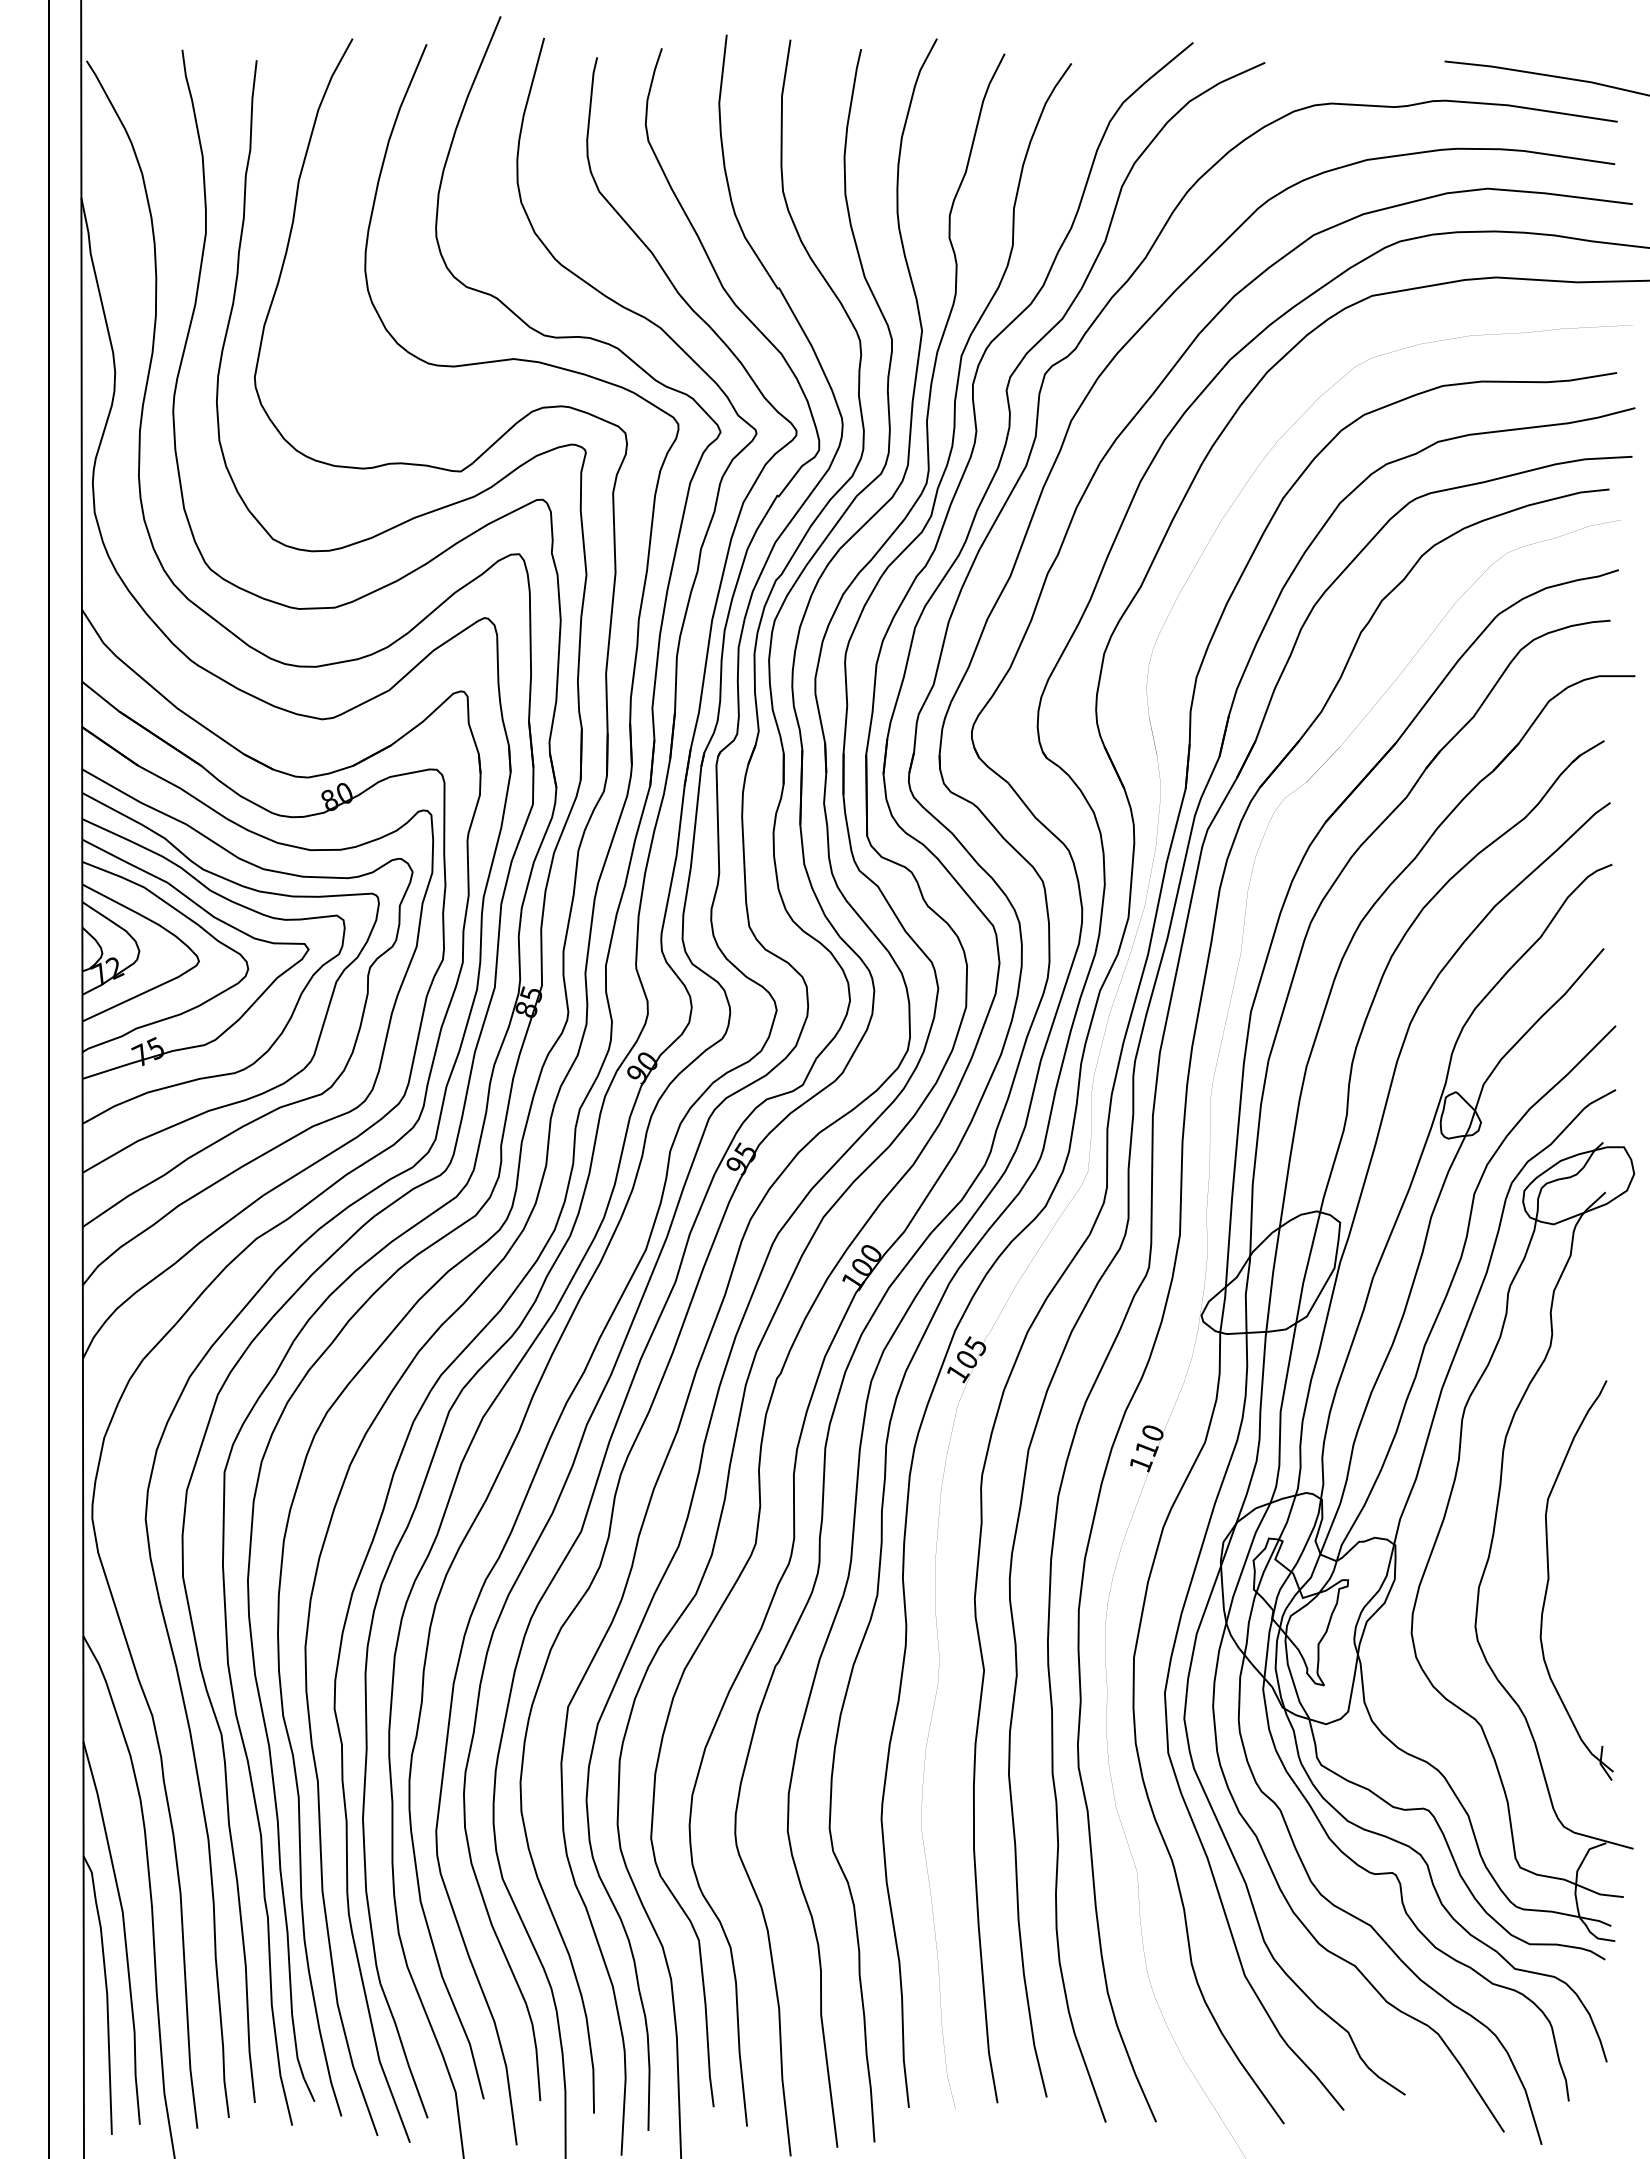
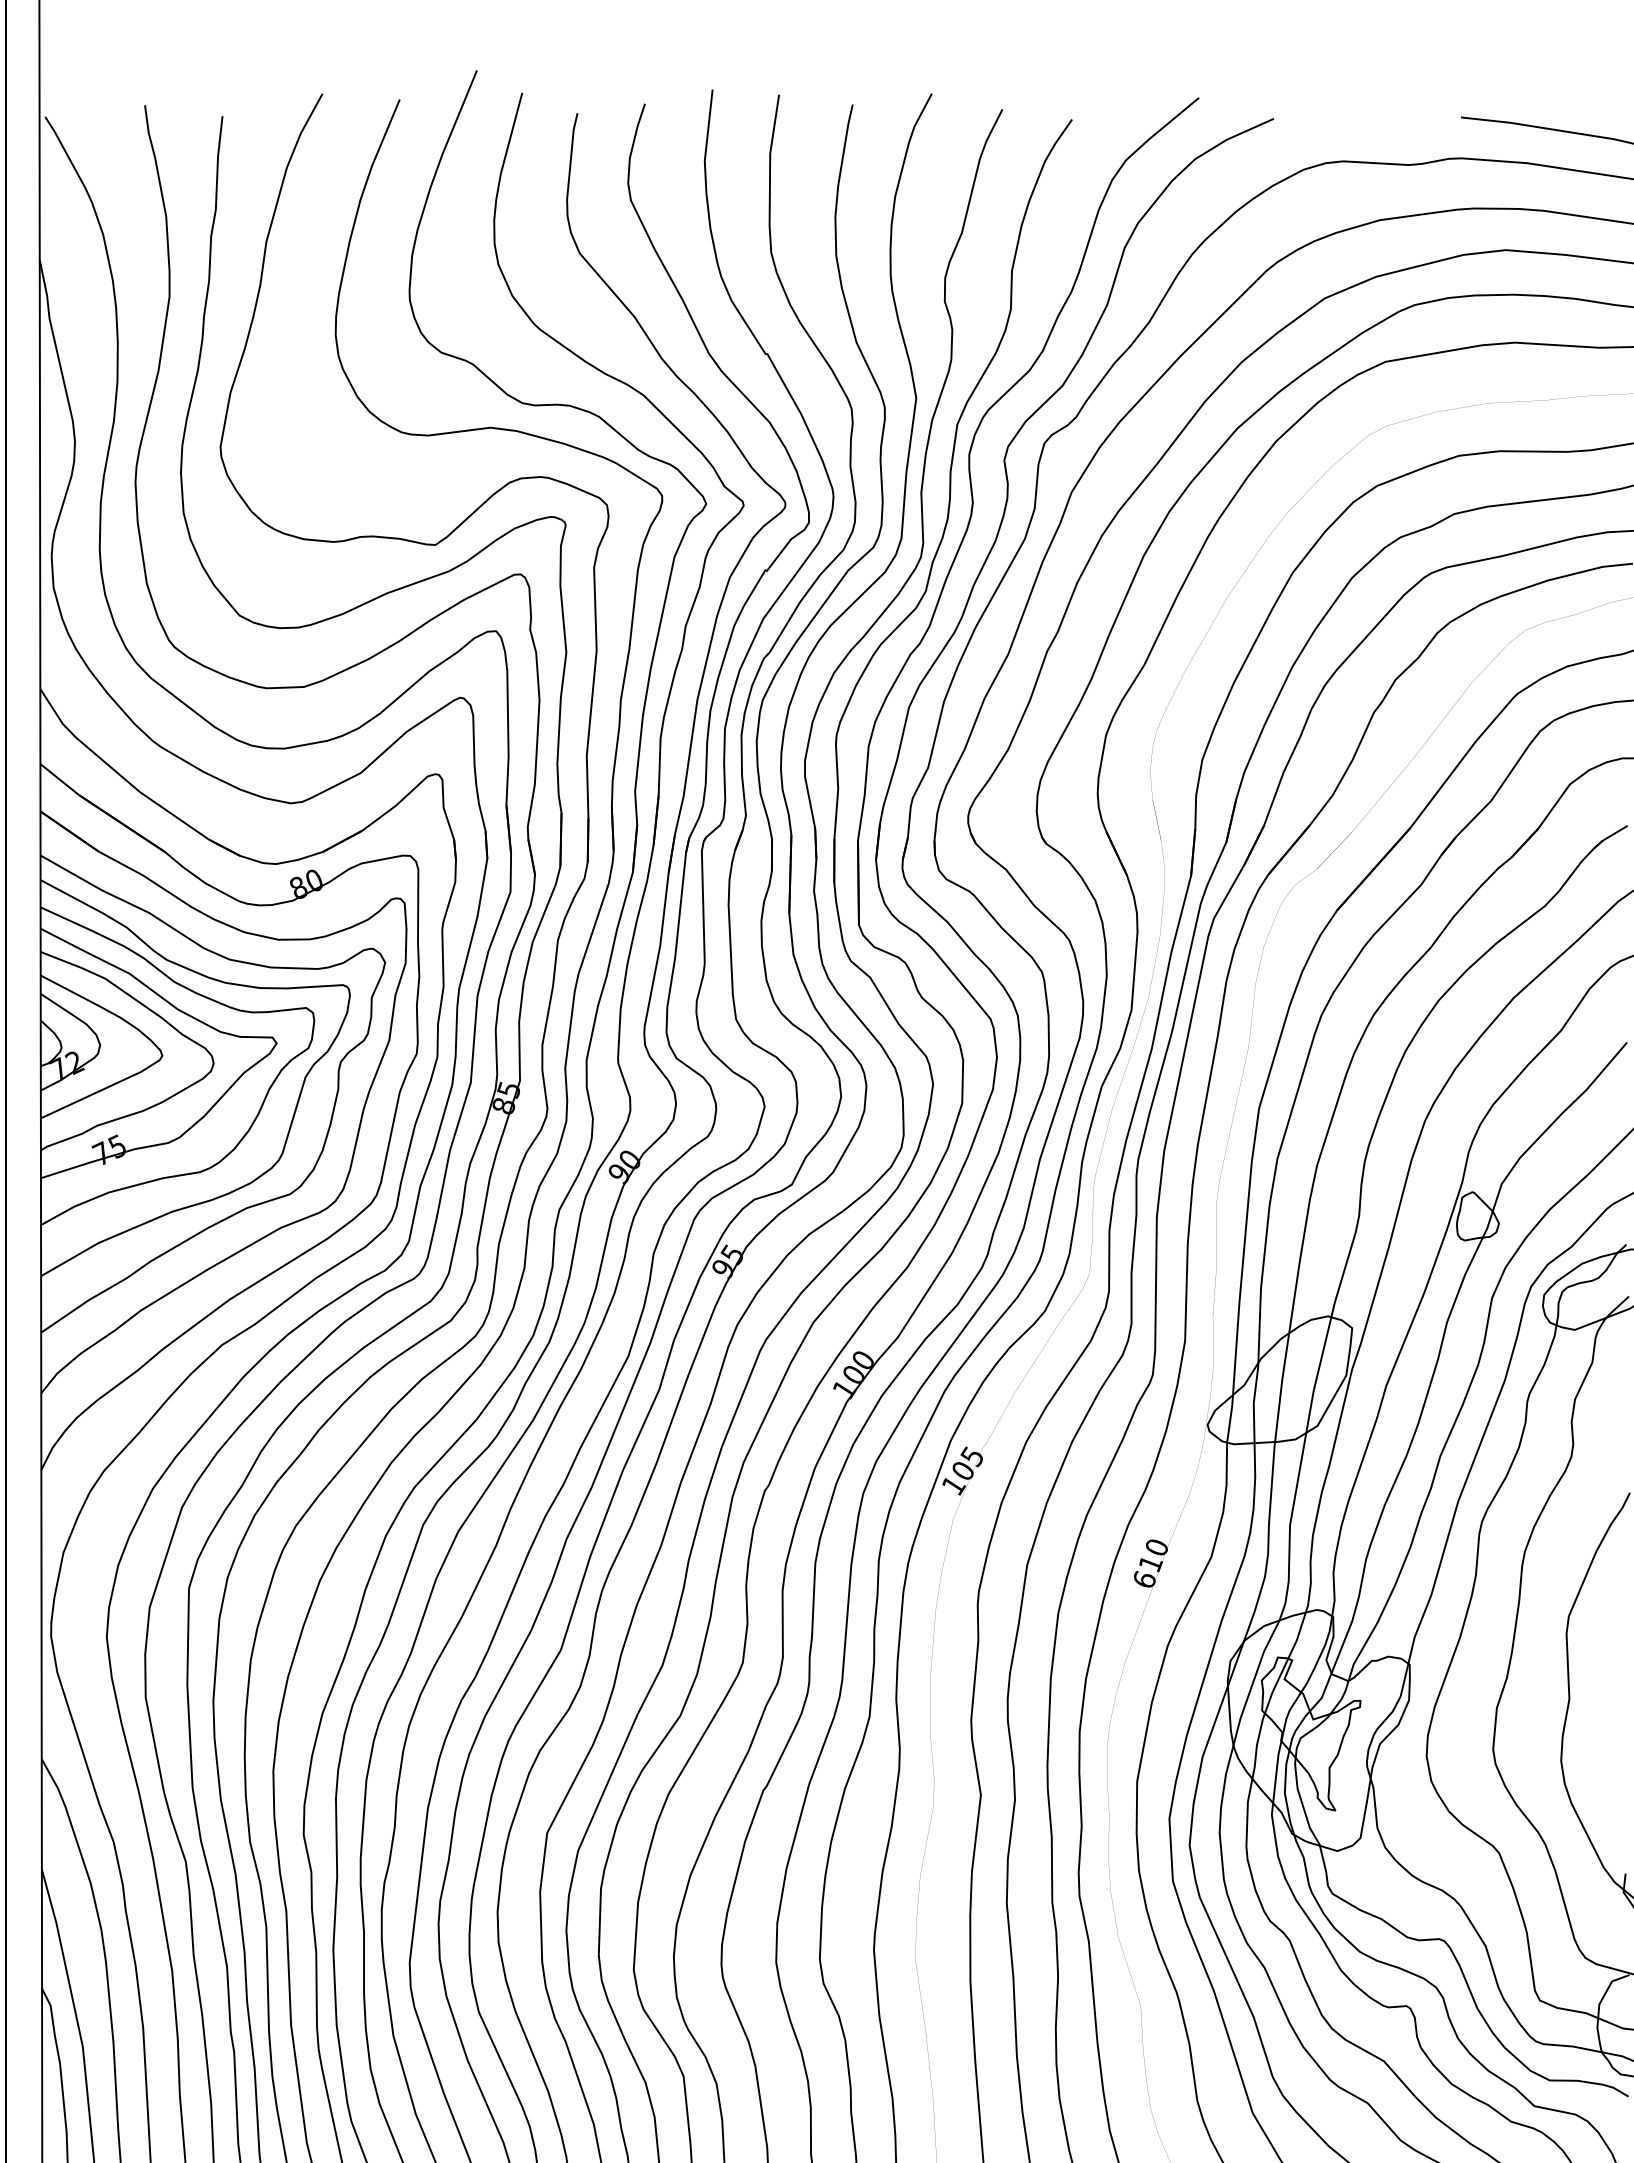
text: (1141, 1463) -> (1145, 1579), 110 -> 610

